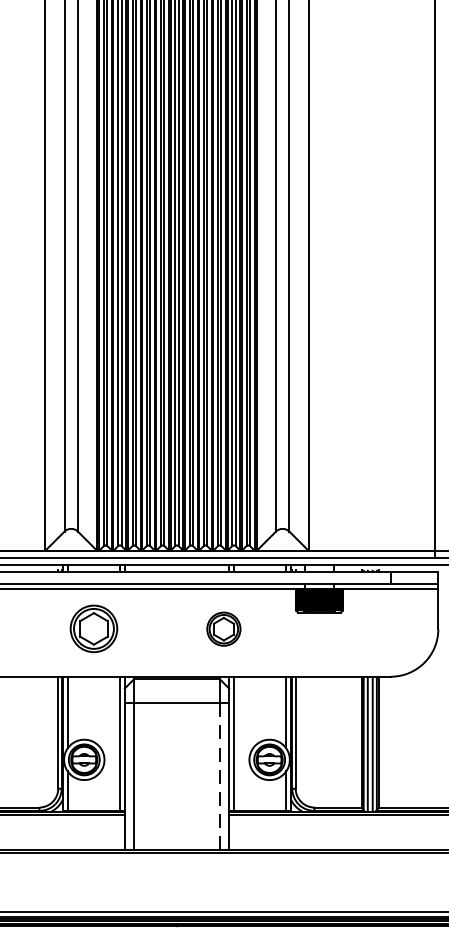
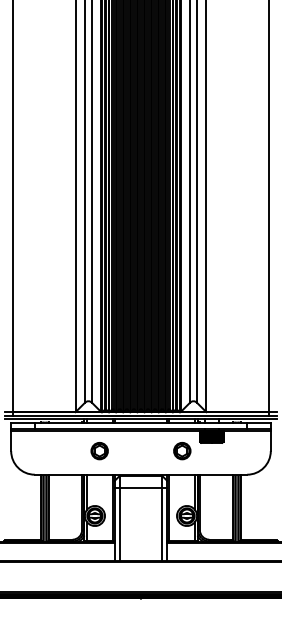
part: (93, 630) -> (99, 451), size x0.71
part: (224, 630) -> (182, 451), moved
line: (220, 777) -> (162, 524), dashed -> solid

